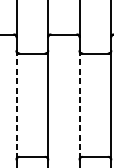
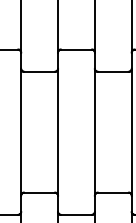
line: (16, 104) -> (21, 131), dashed -> solid
line: (79, 104) -> (94, 131), dashed -> solid

